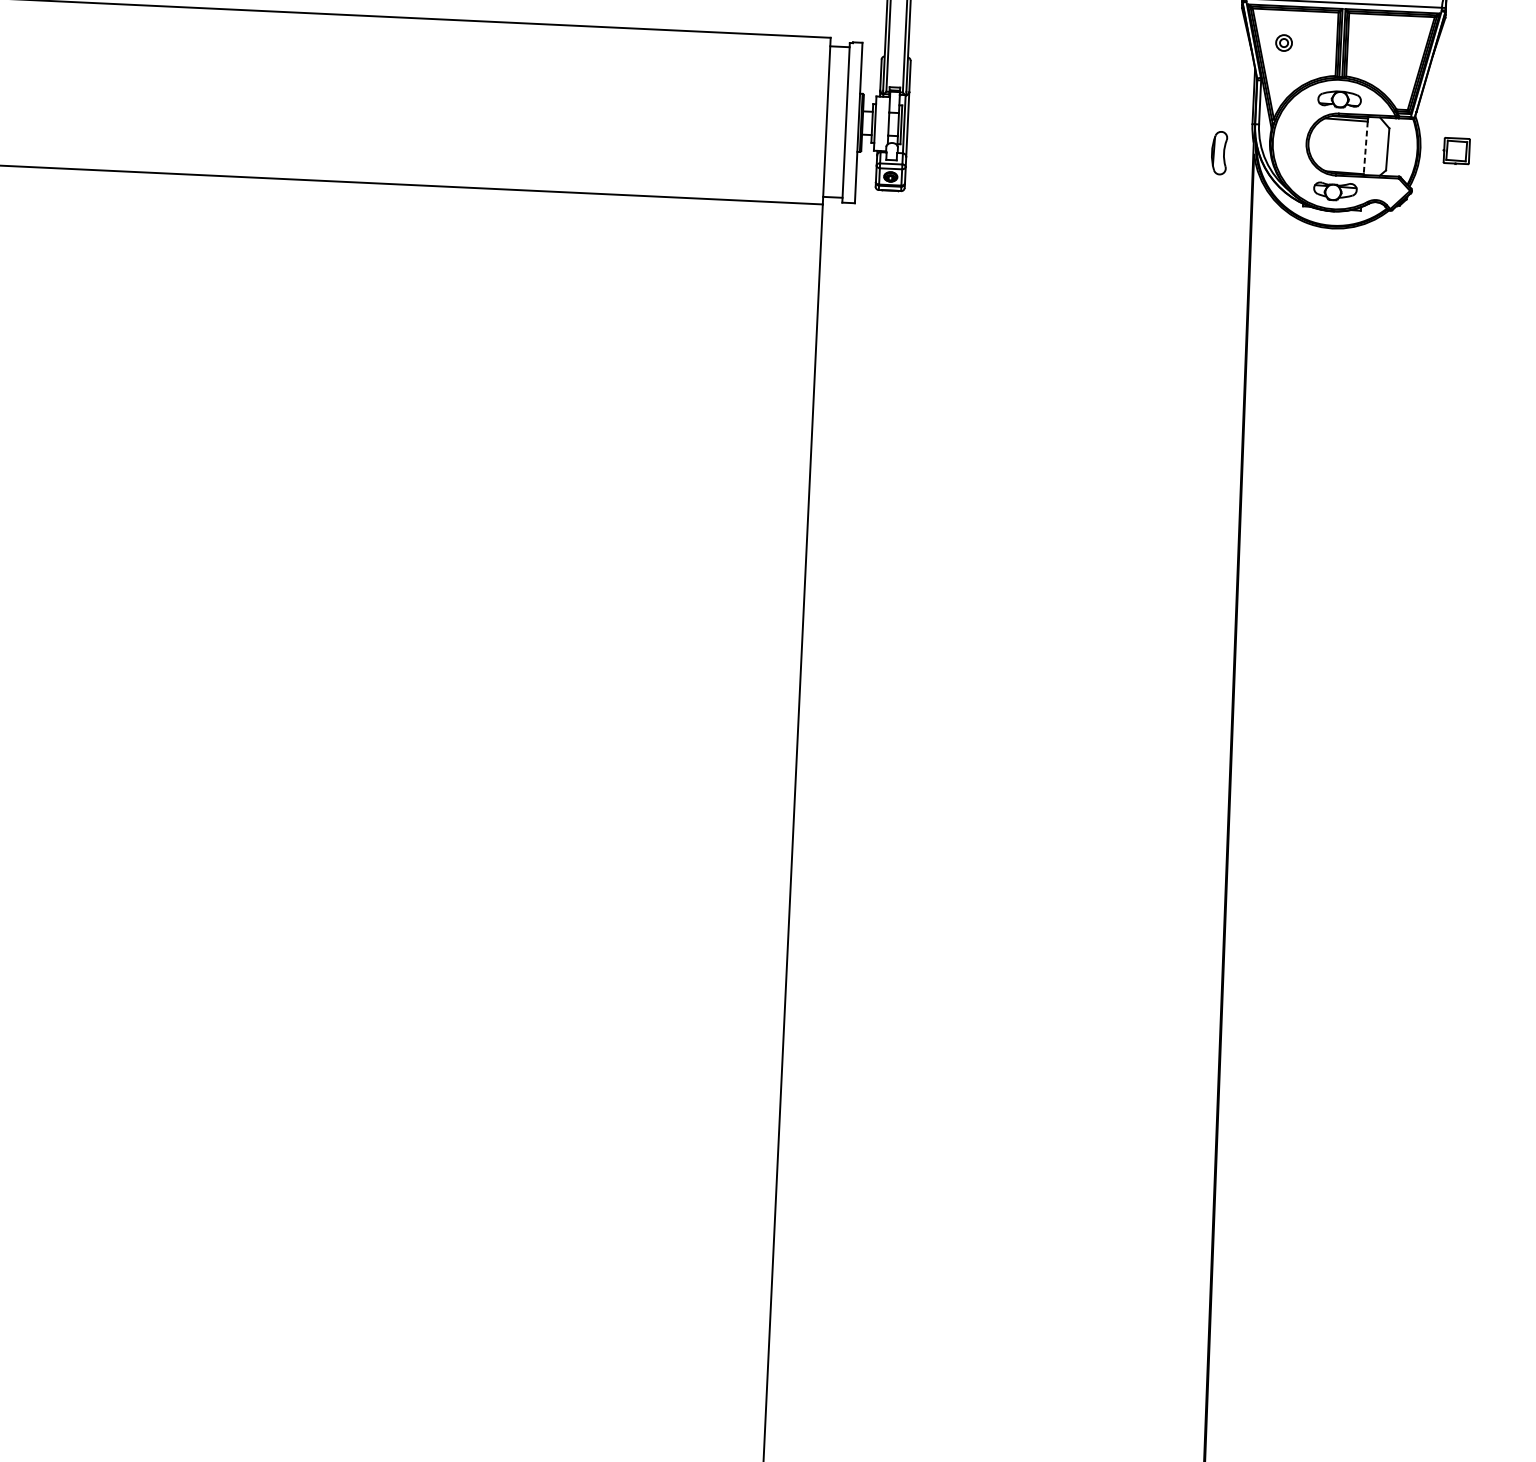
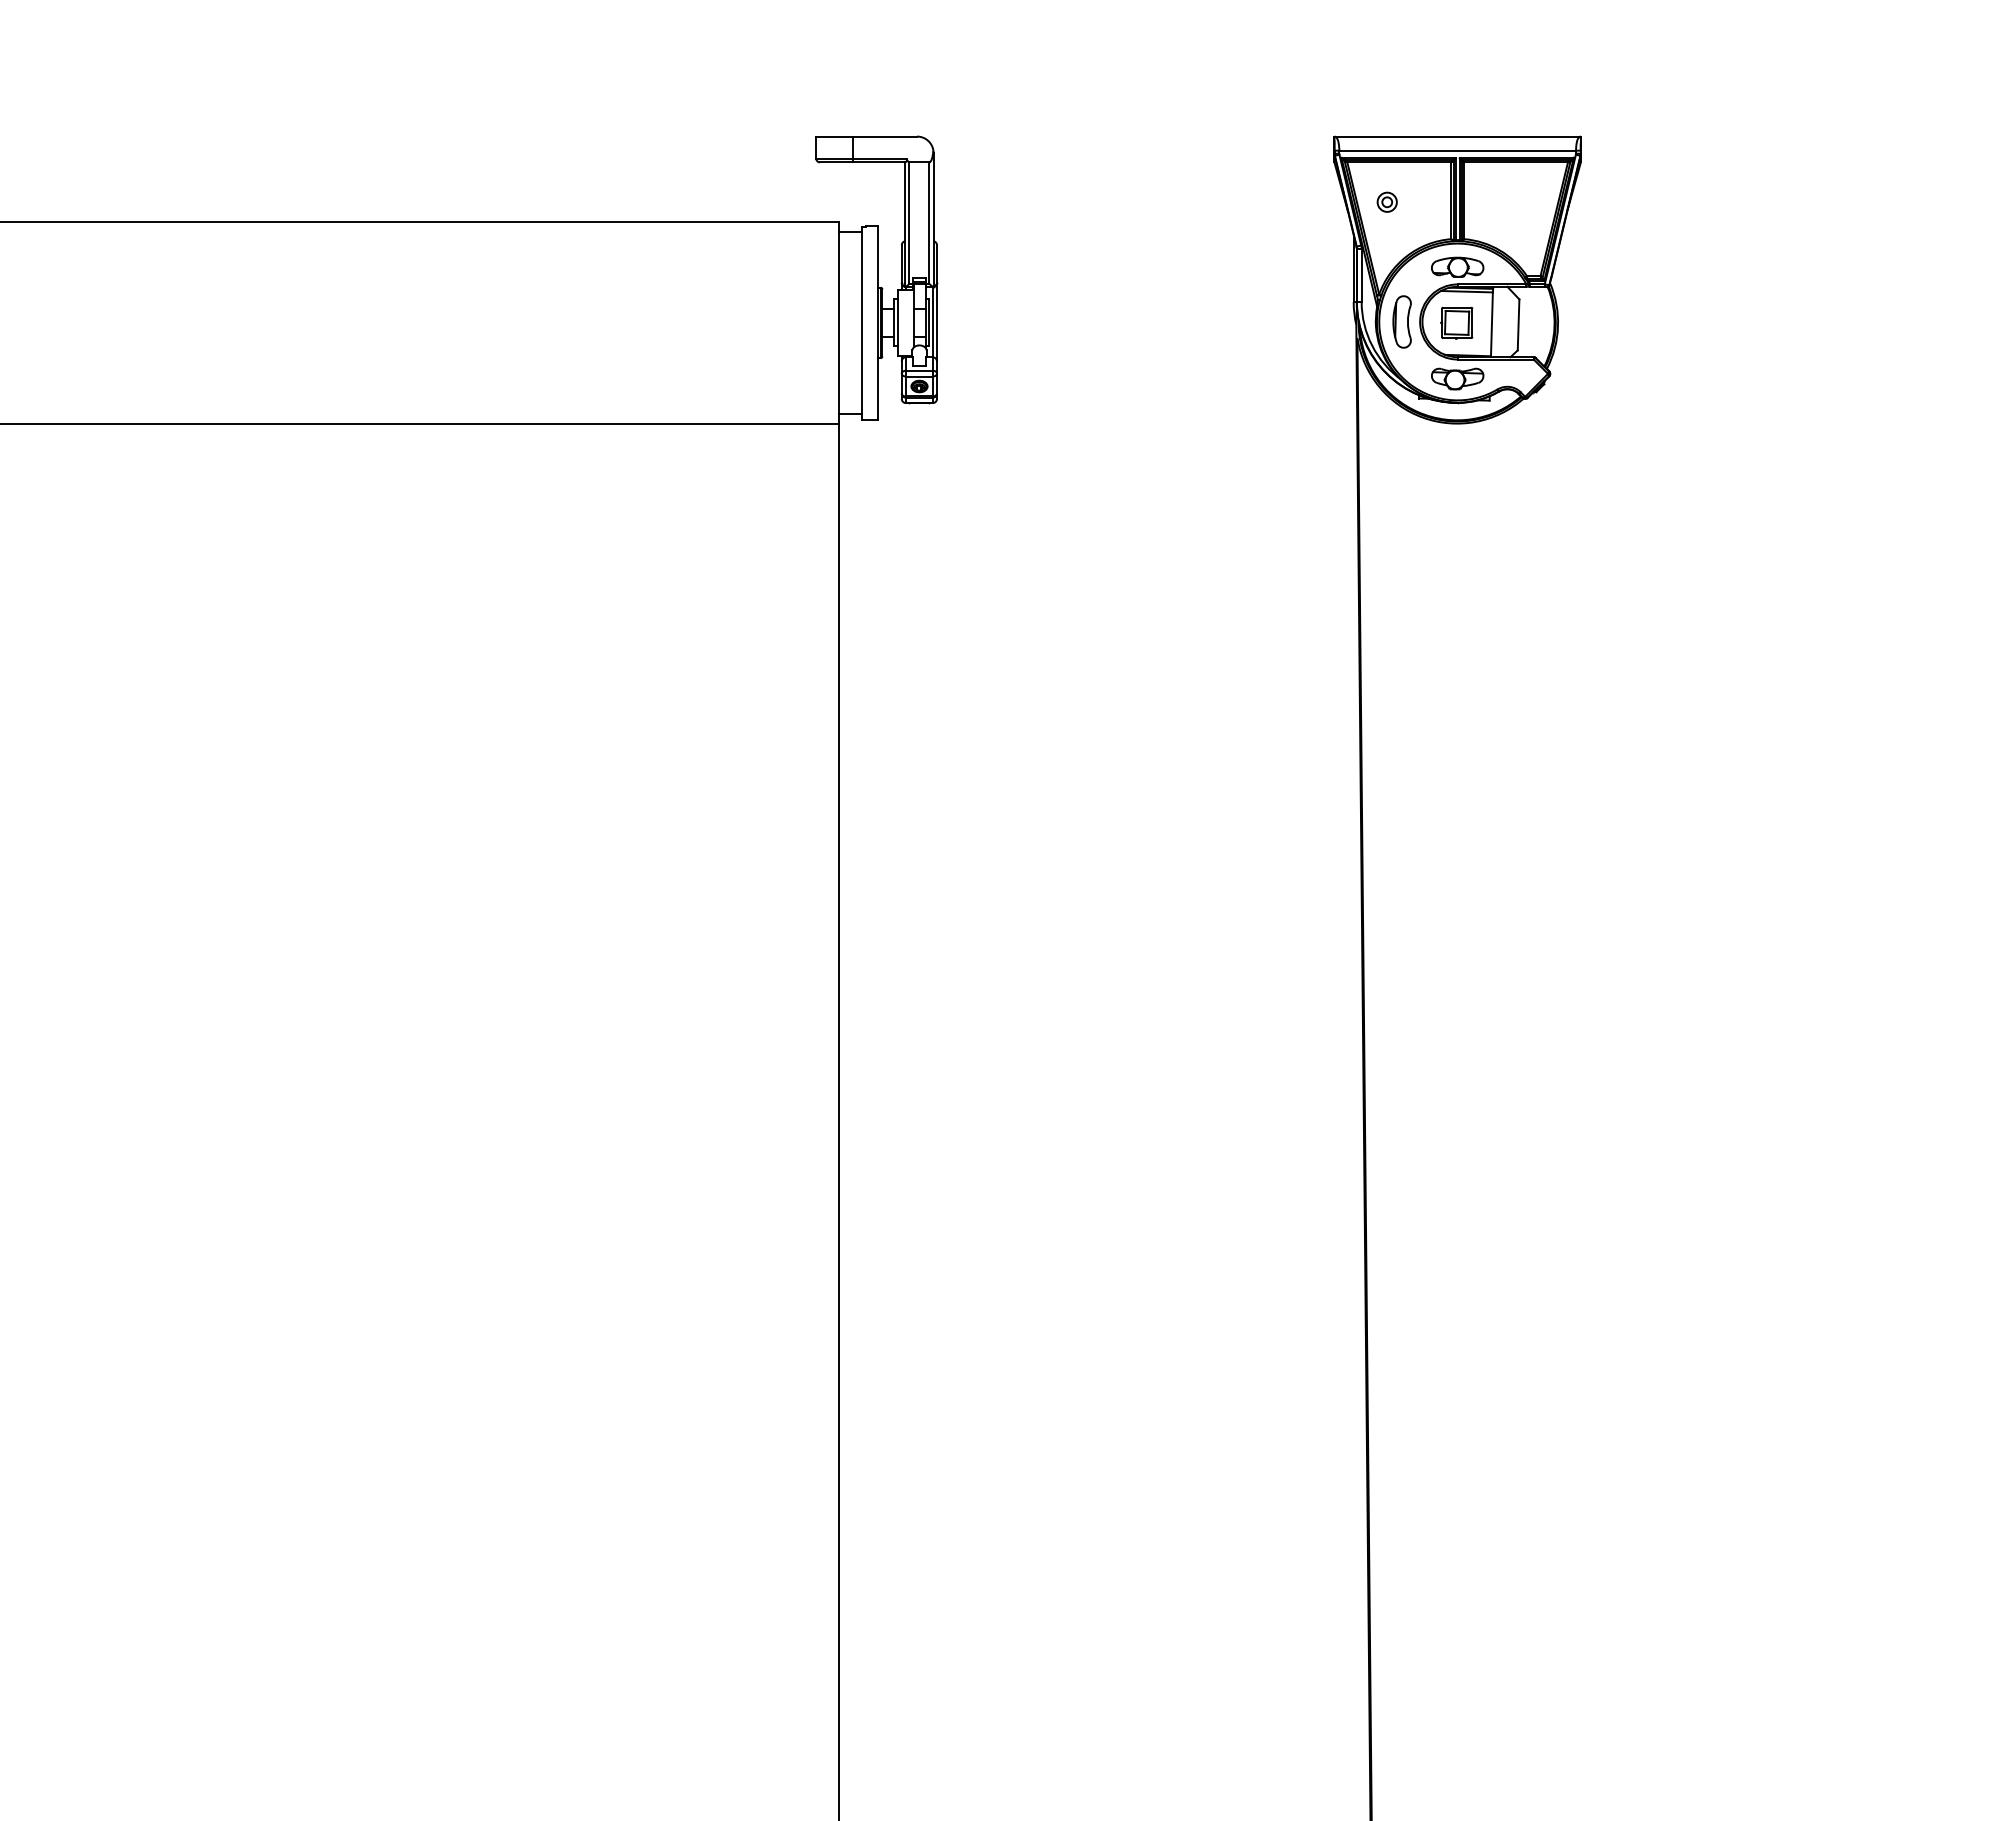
line: (1365, 148) -> (1491, 324), dashed -> solid
part: (1456, 150) -> (1456, 322), moved
part: (1218, 152) -> (1401, 321), moved

